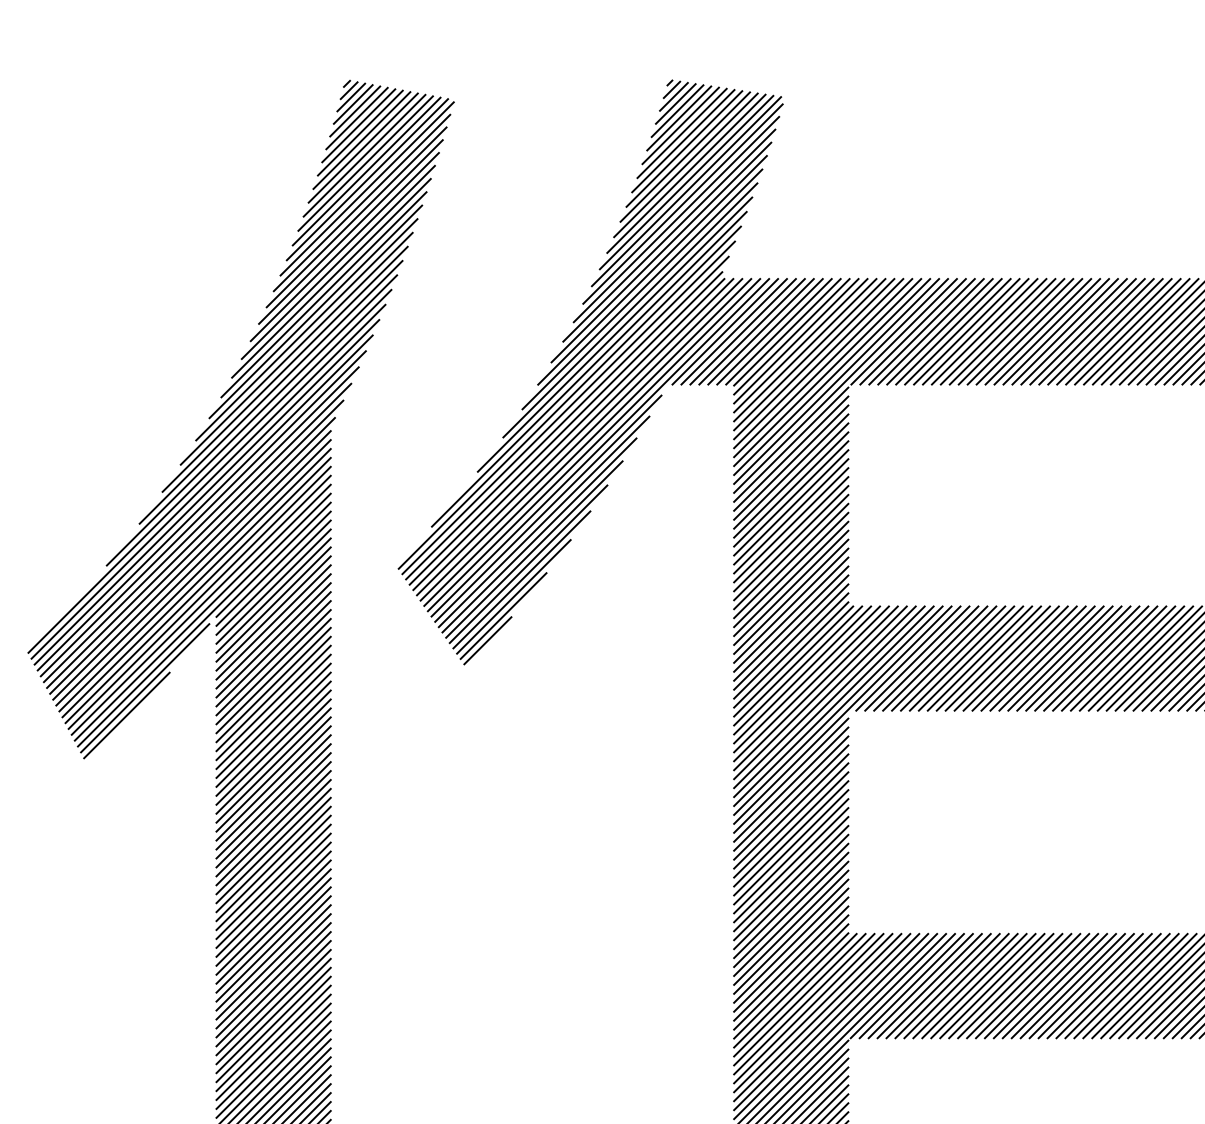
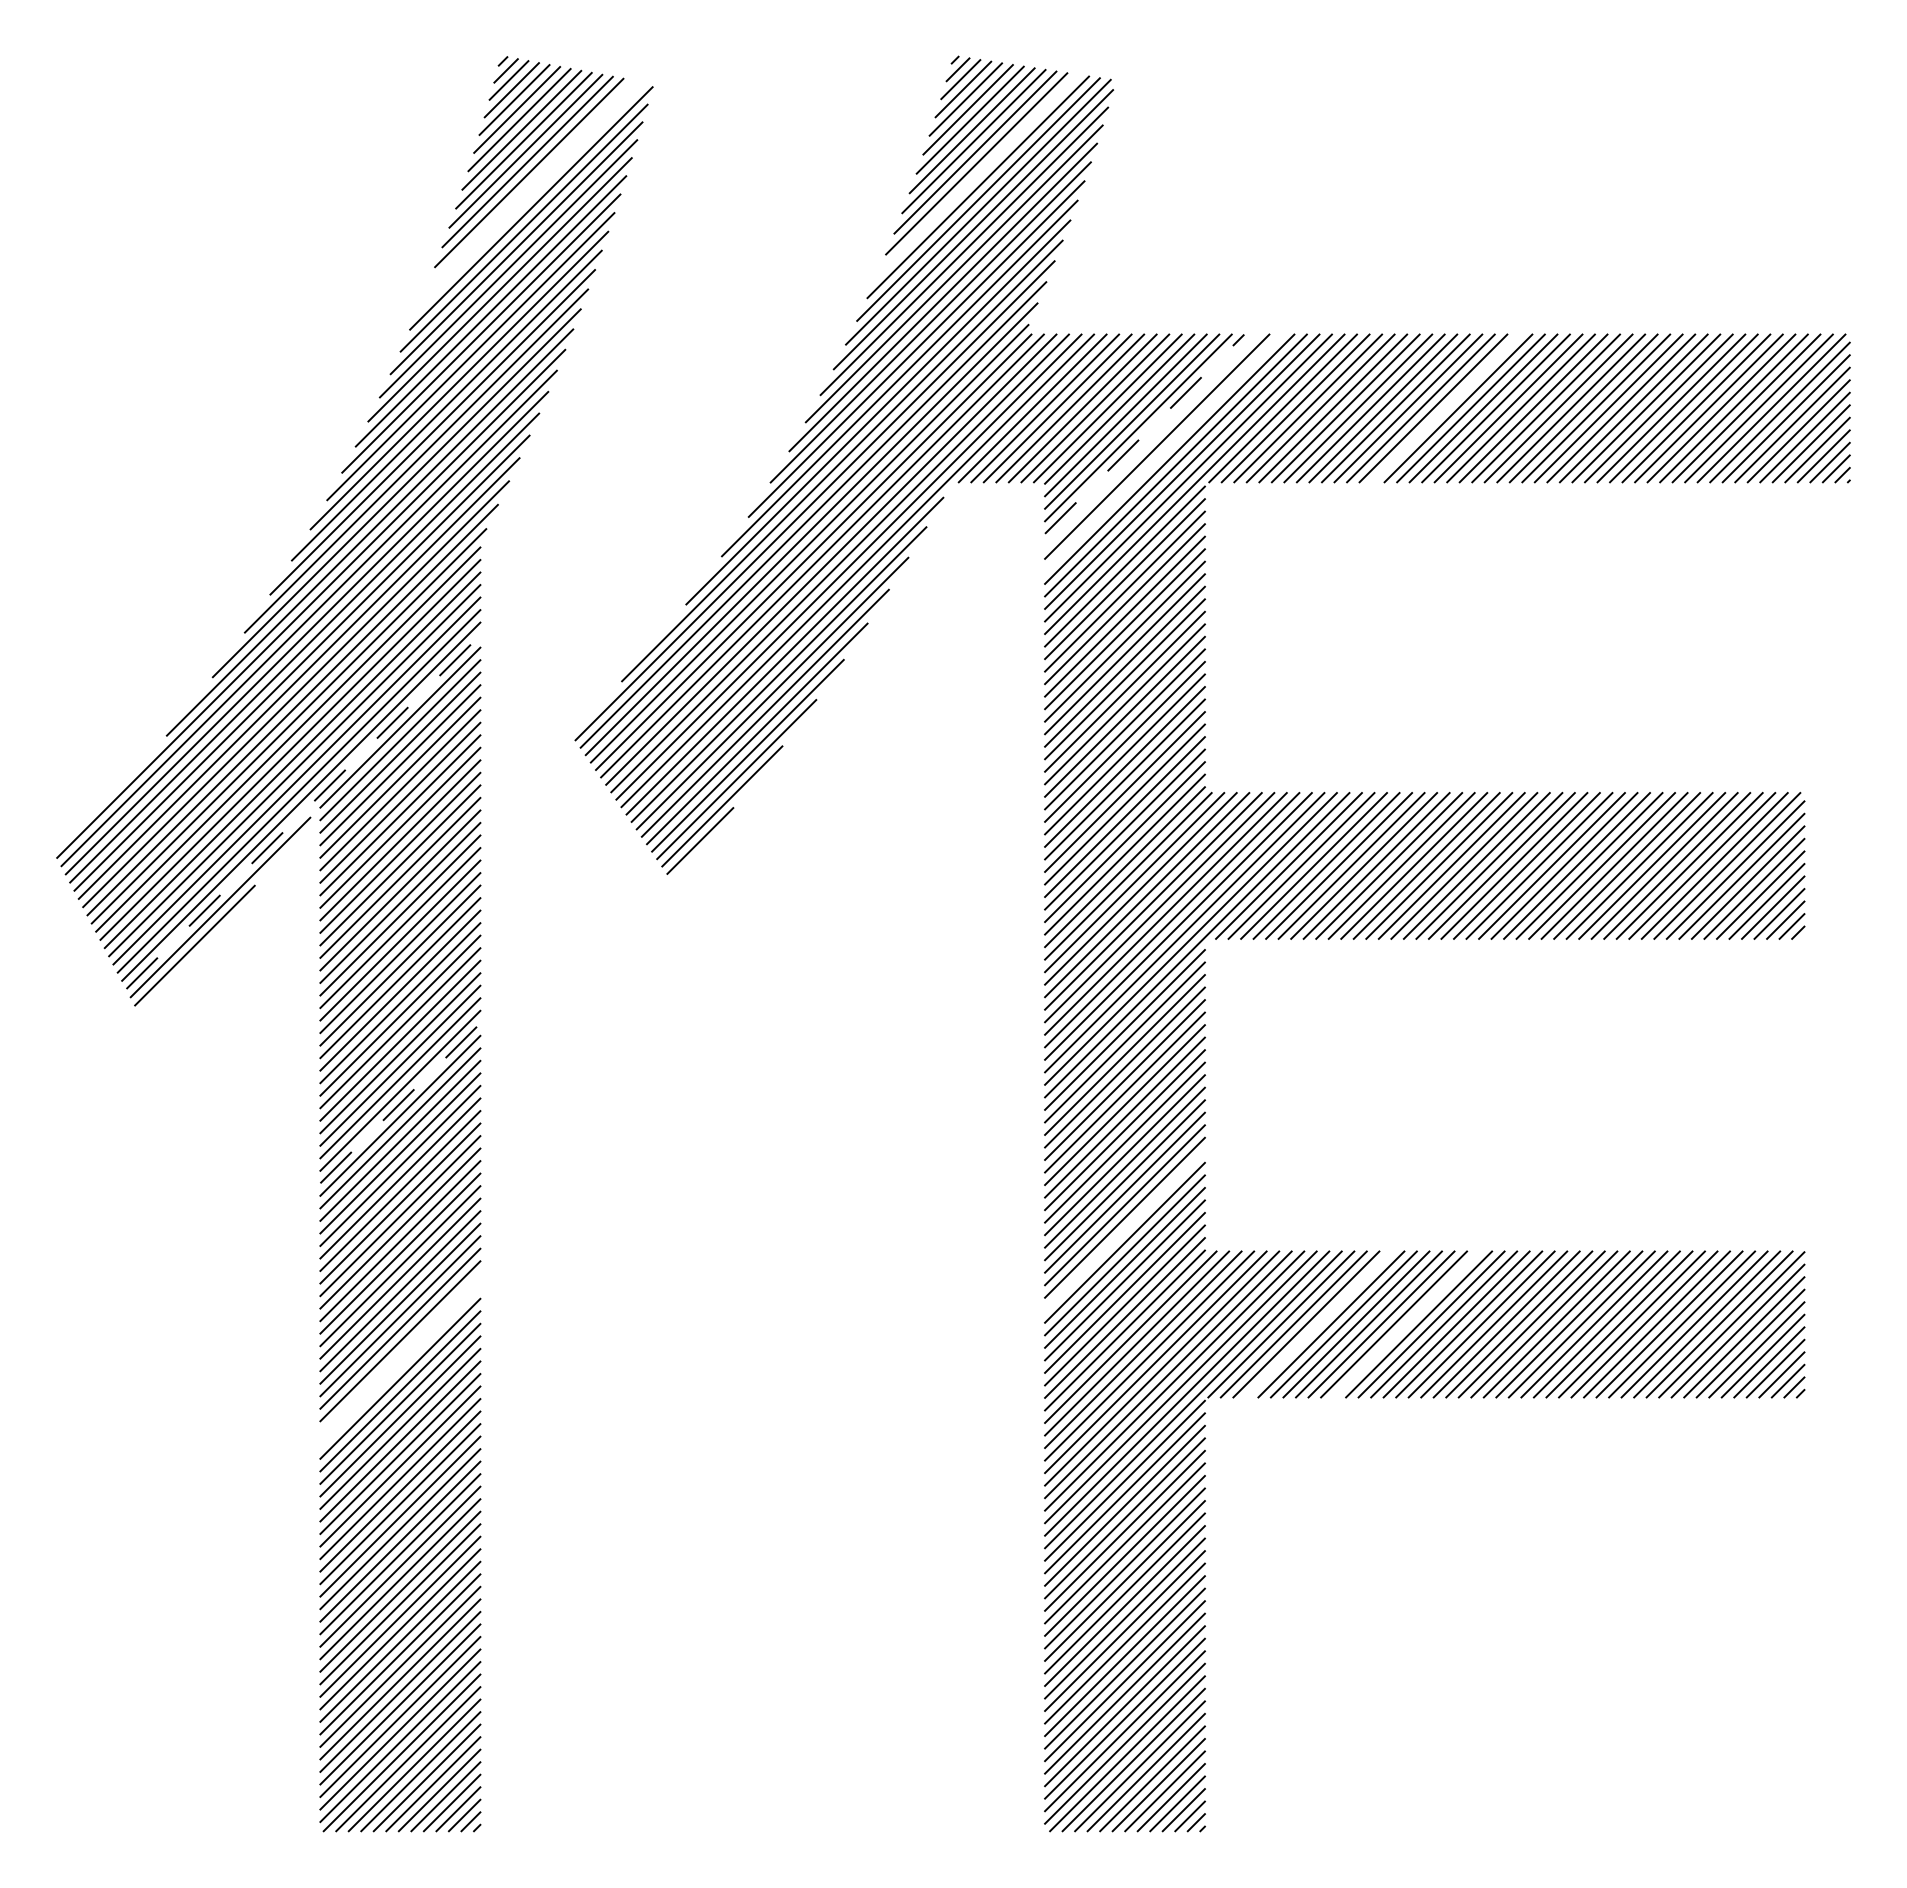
line: (685, 164) -> (977, 174), removed
line: (366, 171) -> (530, 183), removed
line: (367, 179) -> (531, 195), removed
line: (1020, 331) -> (1445, 408), removed
line: (805, 350) -> (1144, 434), solid -> dashed
line: (809, 354) -> (1150, 440), removed
line: (818, 363) -> (1163, 452), removed
line: (204, 619) -> (303, 811), solid -> dashed
line: (273, 827) -> (400, 1102), solid -> dashed
line: (790, 918) -> (1124, 1230), removed
line: (929, 986) -> (1318, 1324), removed
line: (992, 986) -> (1406, 1324), removed
line: (273, 1006) -> (400, 1353), removed
line: (273, 1016) -> (400, 1366), removed

